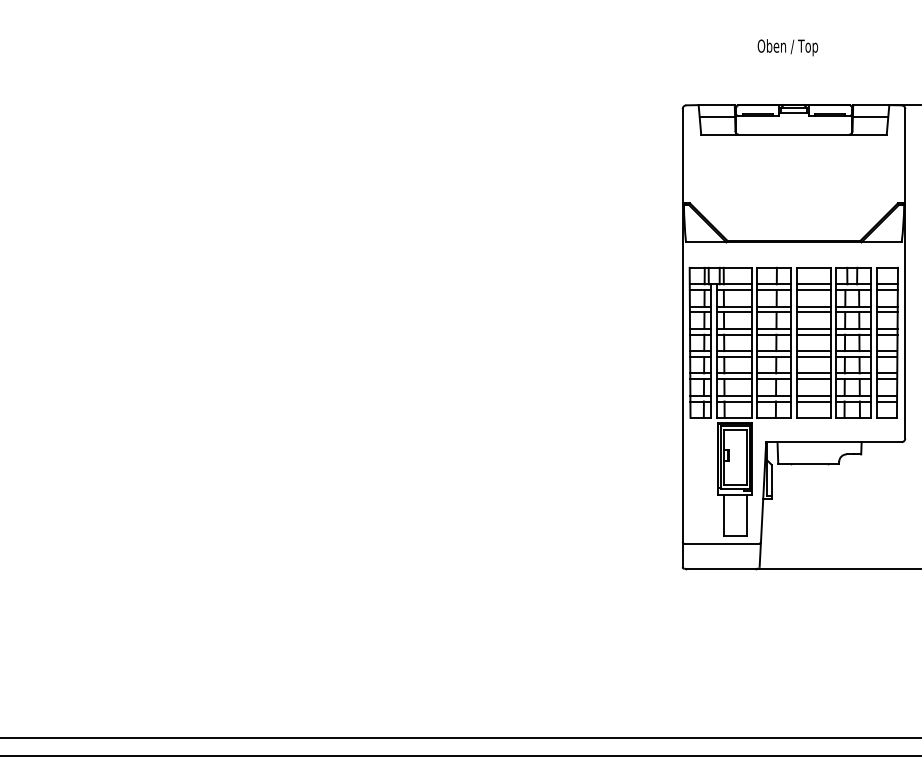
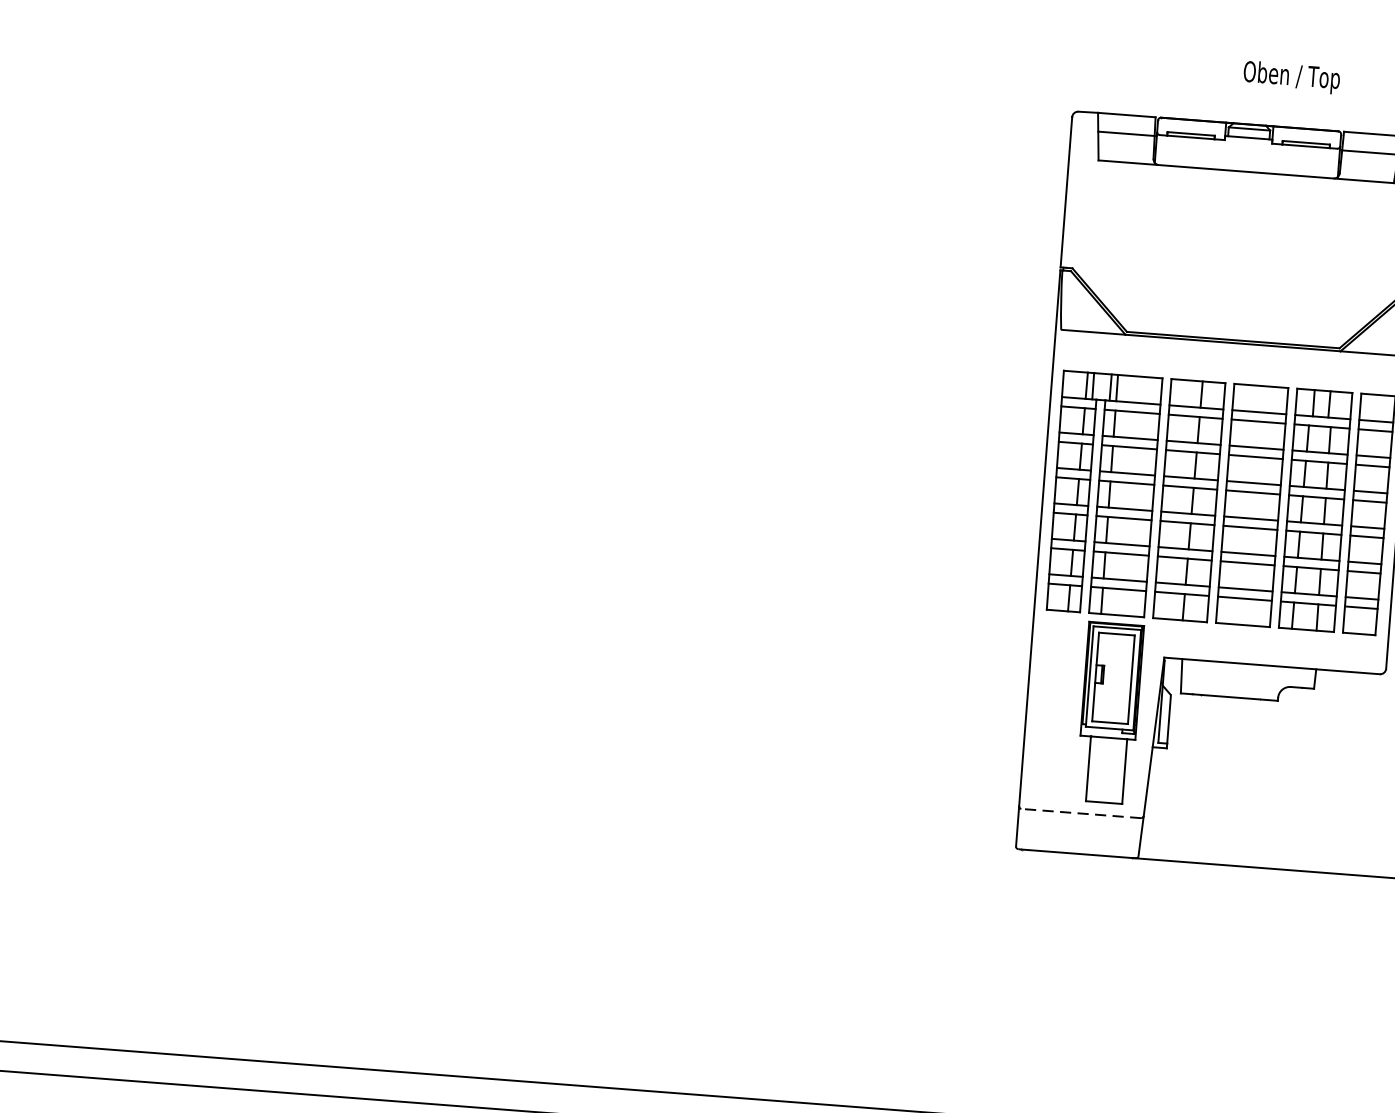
text: (787, 47) -> (1291, 77), moved
line: (721, 543) -> (1080, 813), solid -> dashed

